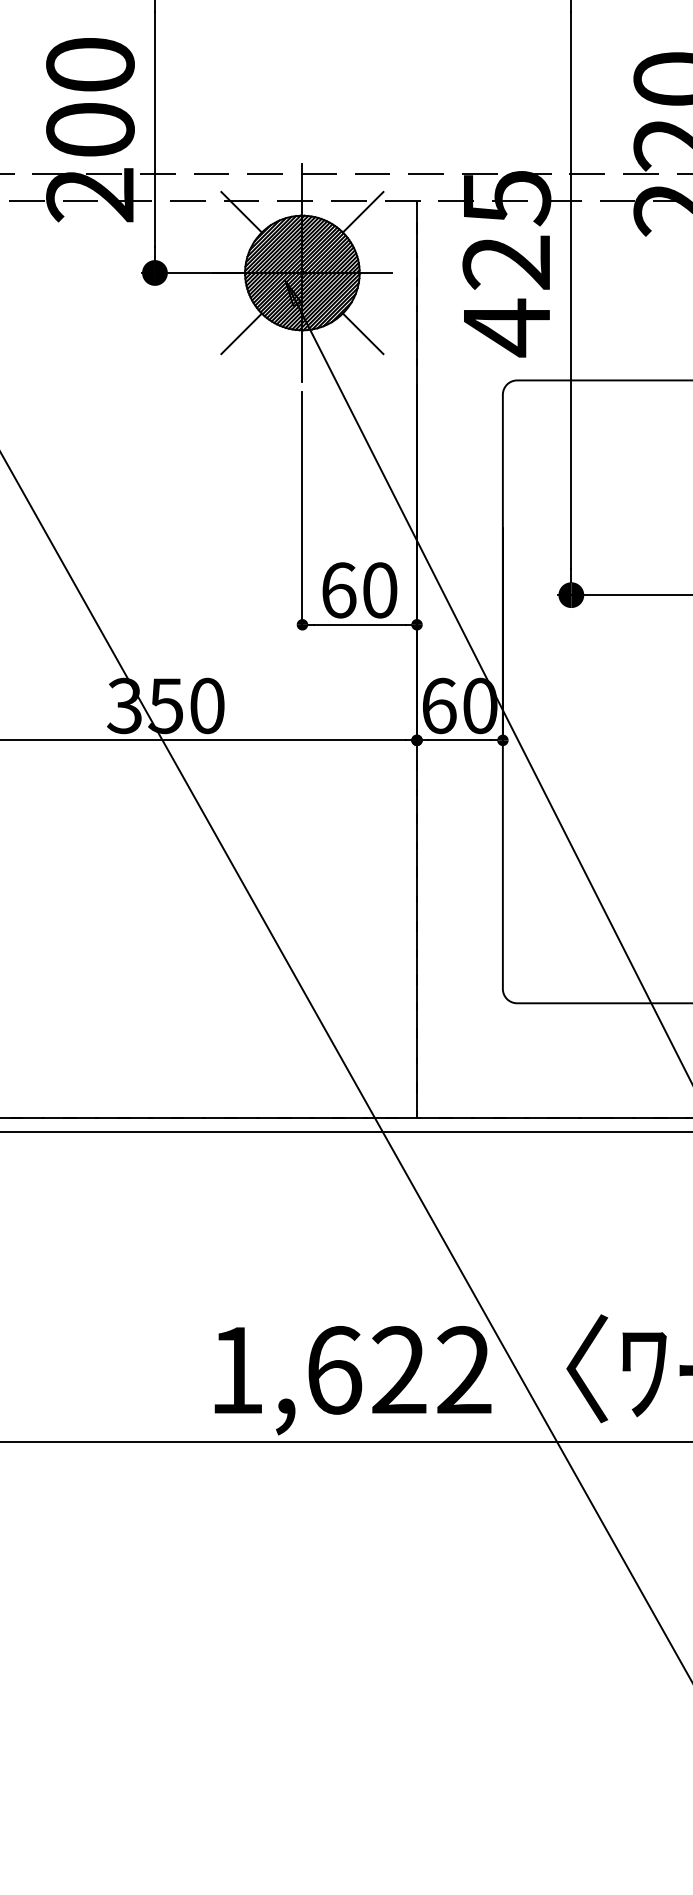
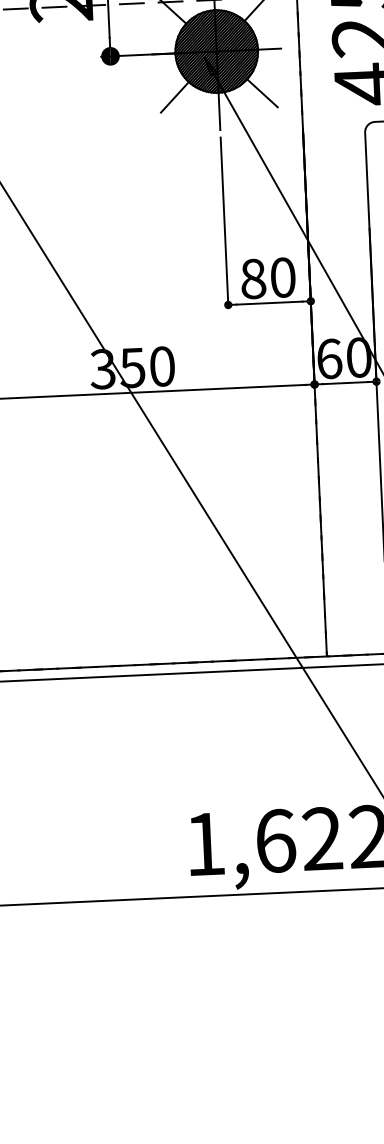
text: (339, 590) -> (253, 279), 60 -> 80

